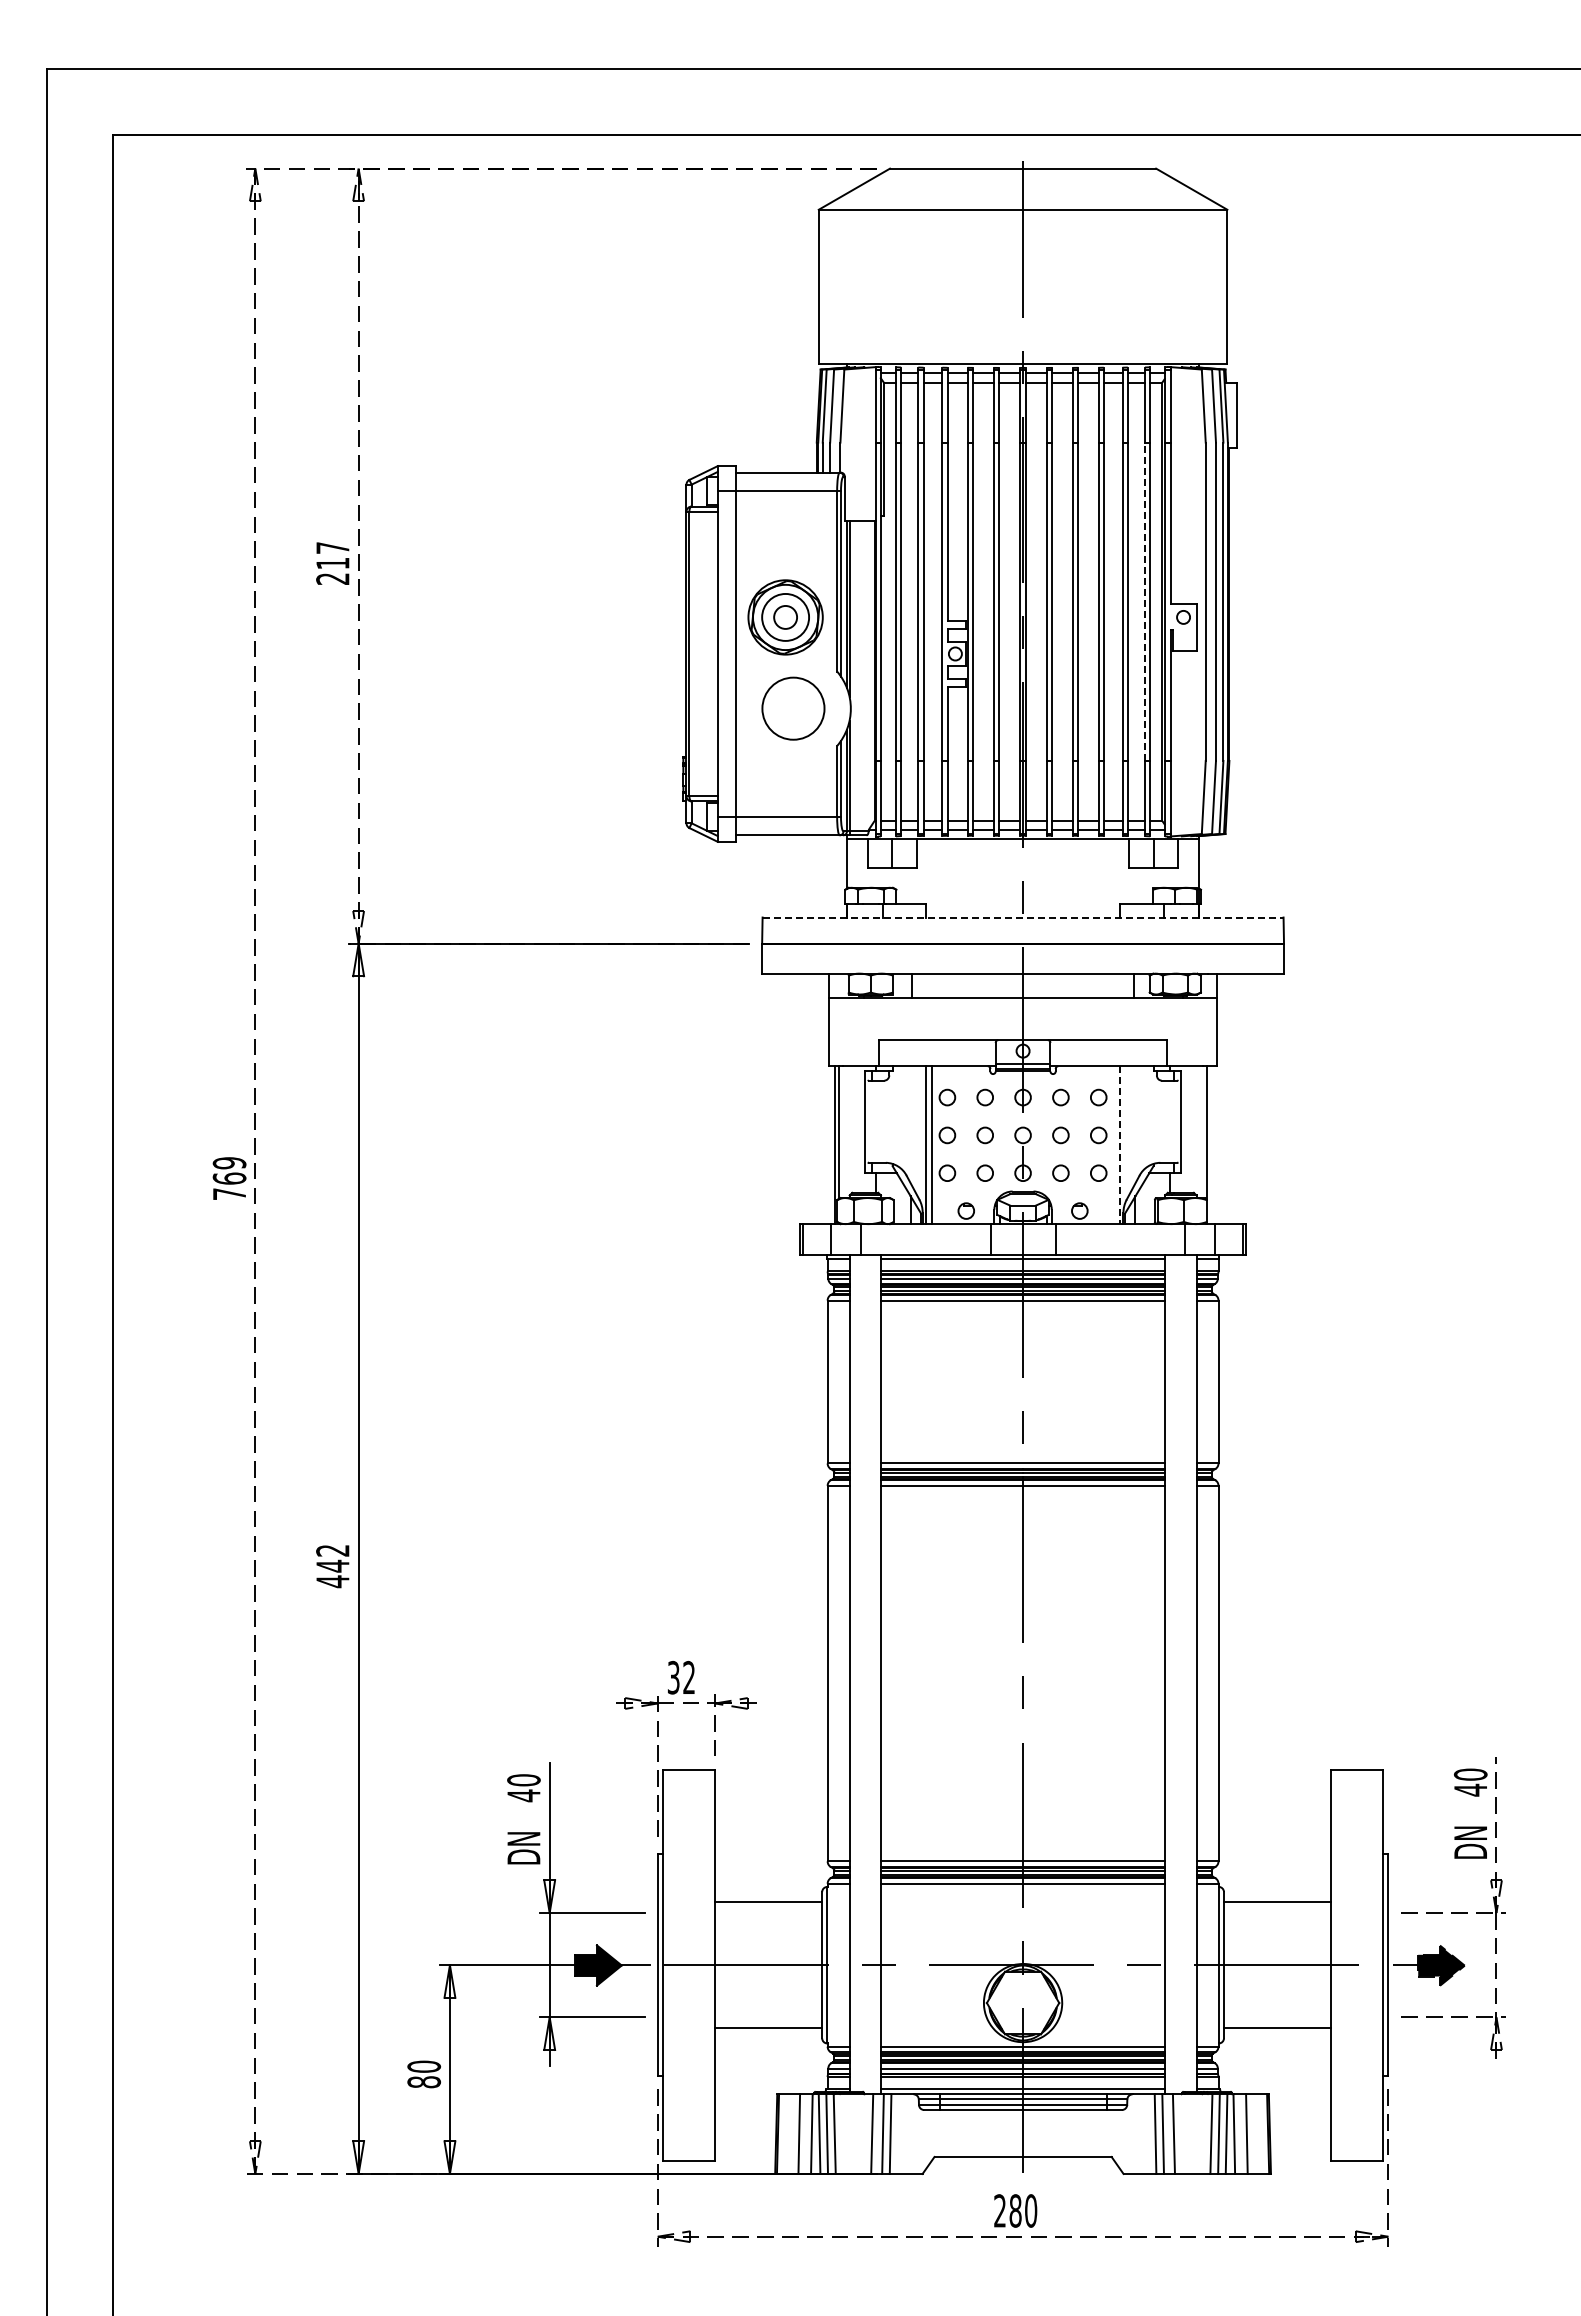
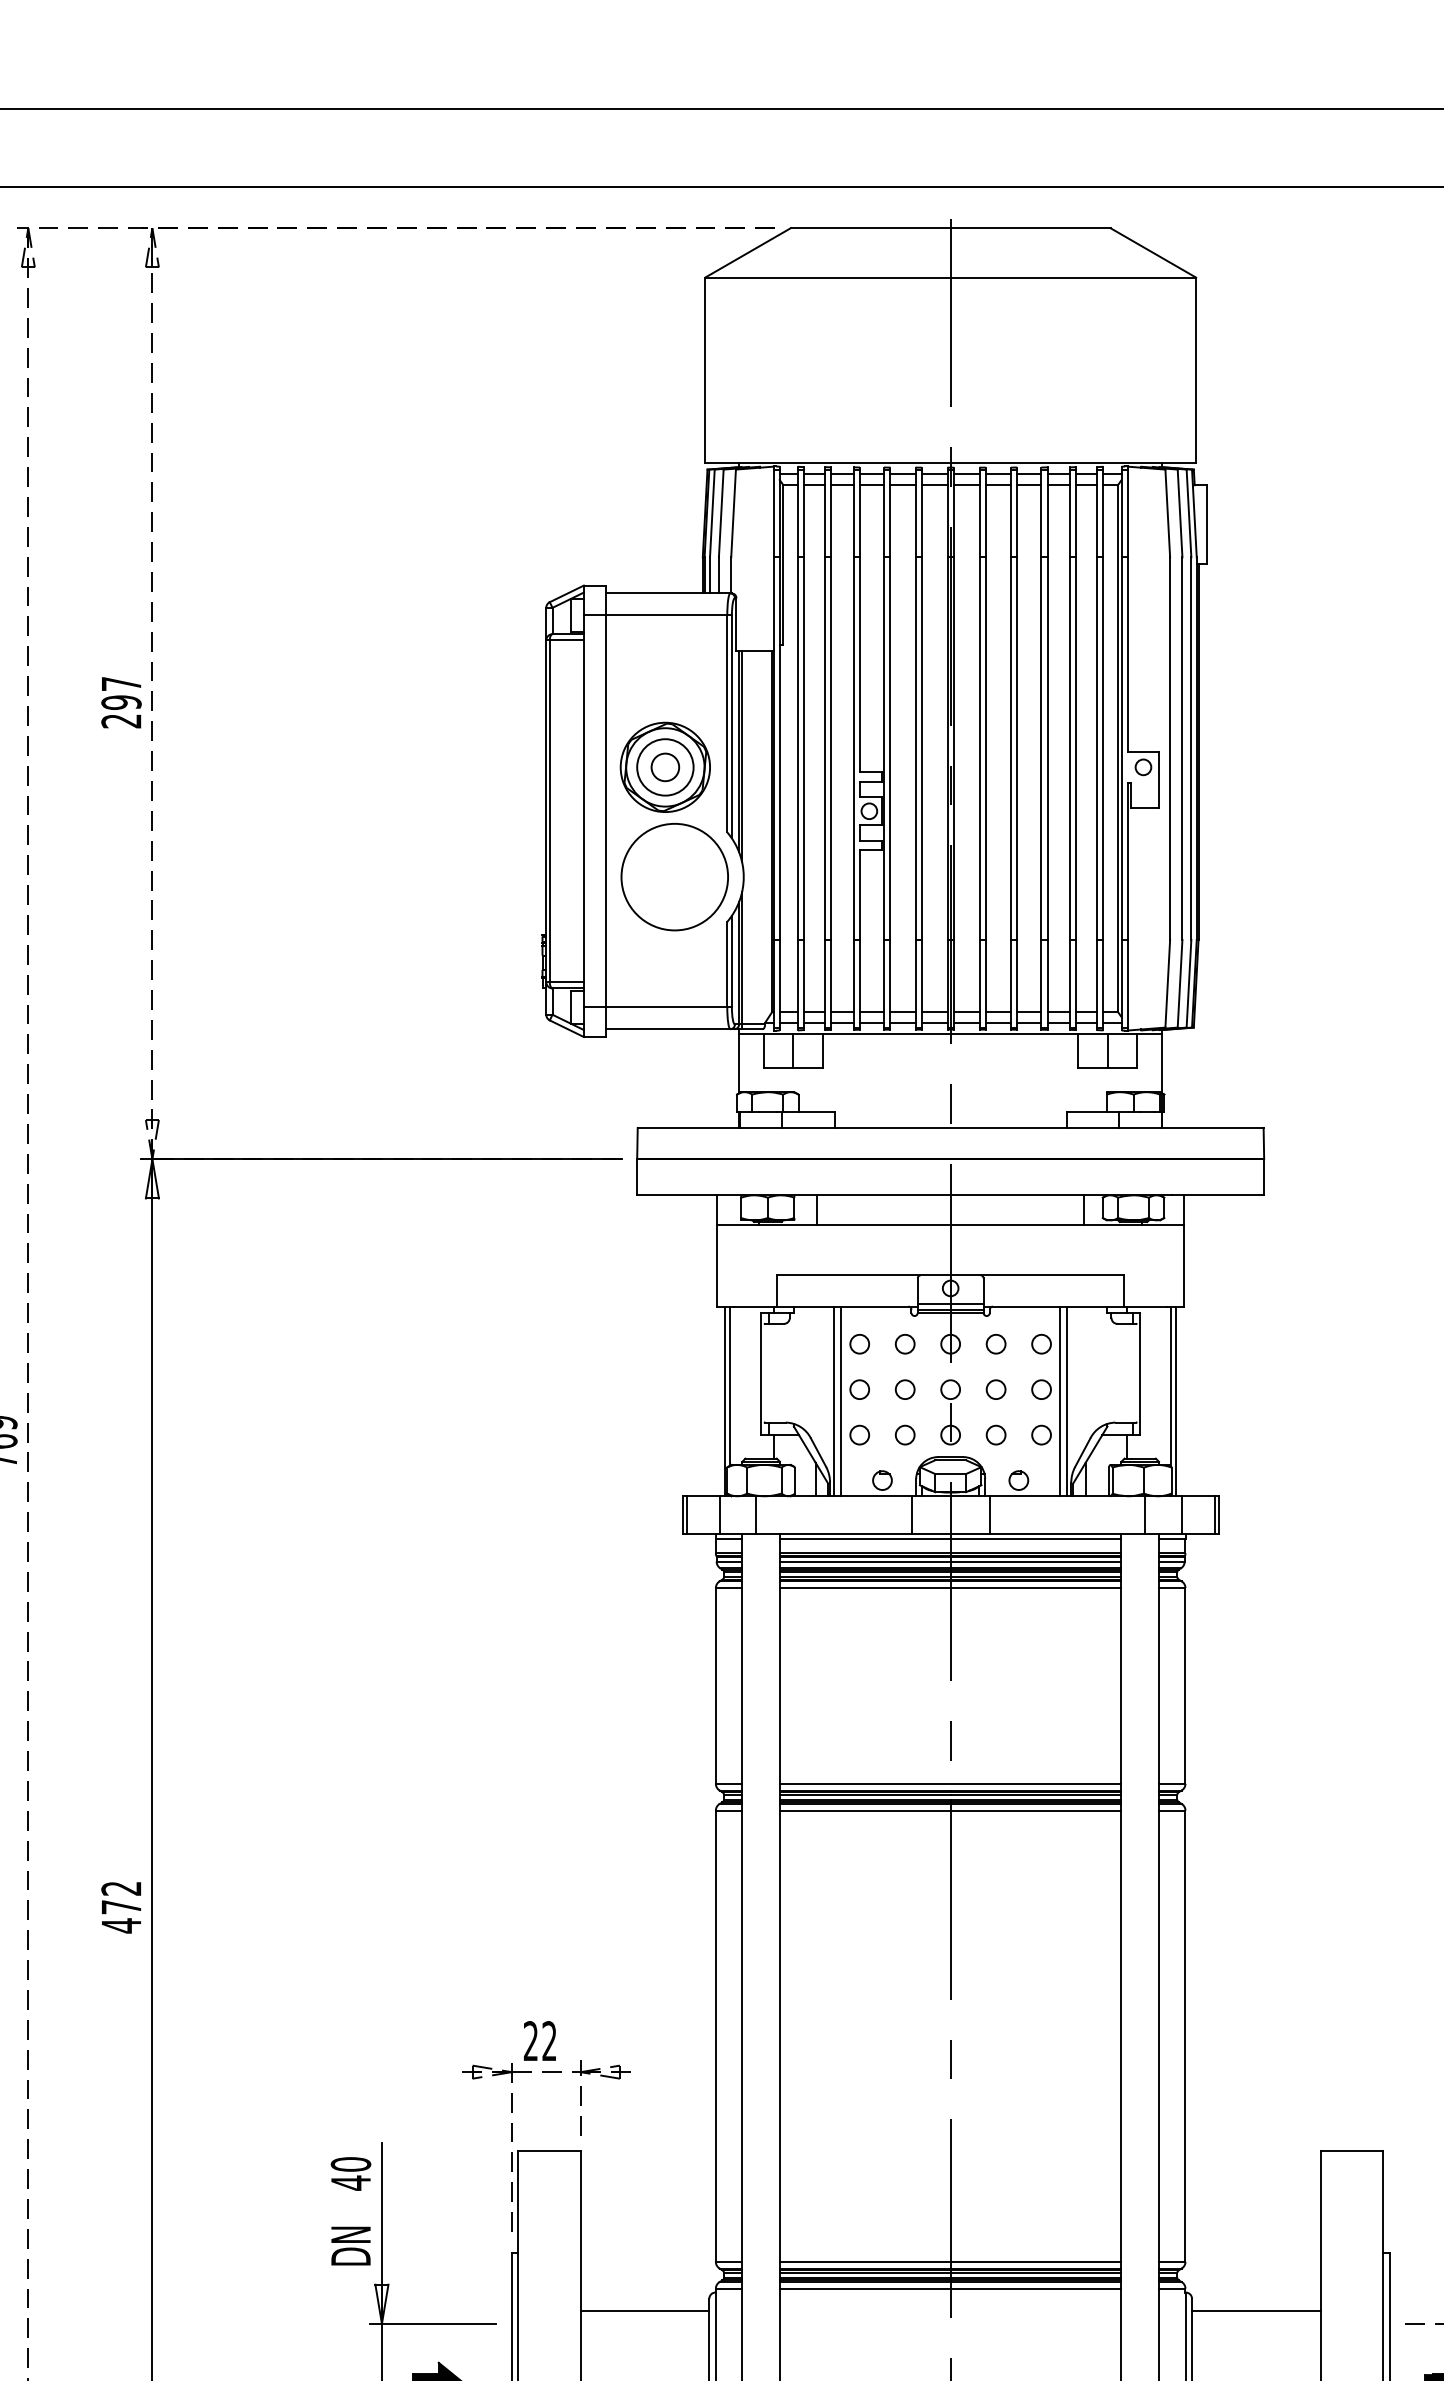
text: (332, 563) -> (121, 702), 217 -> 297
line: (1144, 601) -> (1096, 748), dashed -> solid
circle: (793, 708) -> (674, 876), size x1.43
line: (1023, 917) -> (951, 1127), dashed -> solid
line: (1114, 1145) -> (1060, 1401), added
line: (1120, 1145) -> (1067, 1401), dashed -> solid
line: (1210, 1145) -> (1175, 1401), added
text: (332, 1565) -> (121, 1906), 442 -> 472
text: (673, 1677) -> (530, 2040), 32 -> 22

